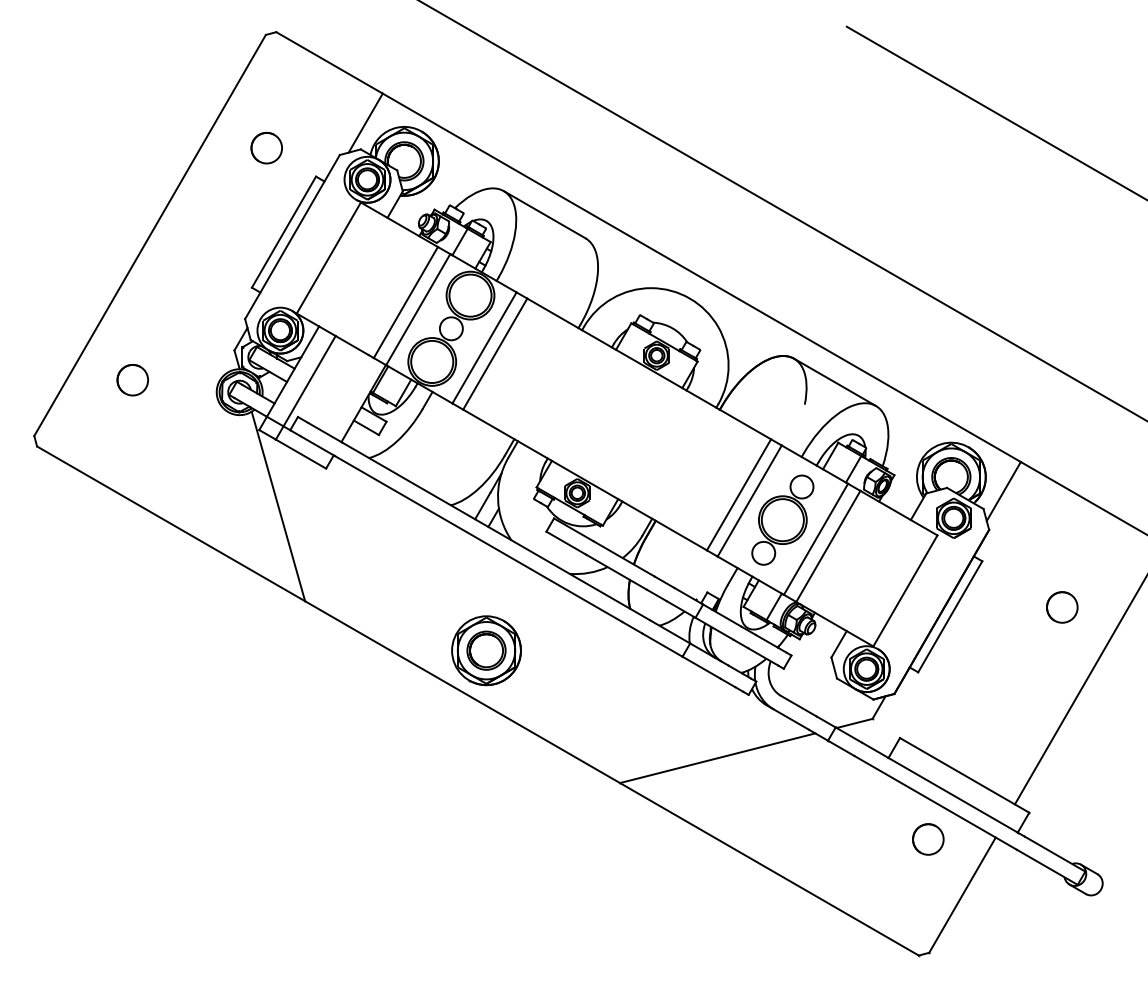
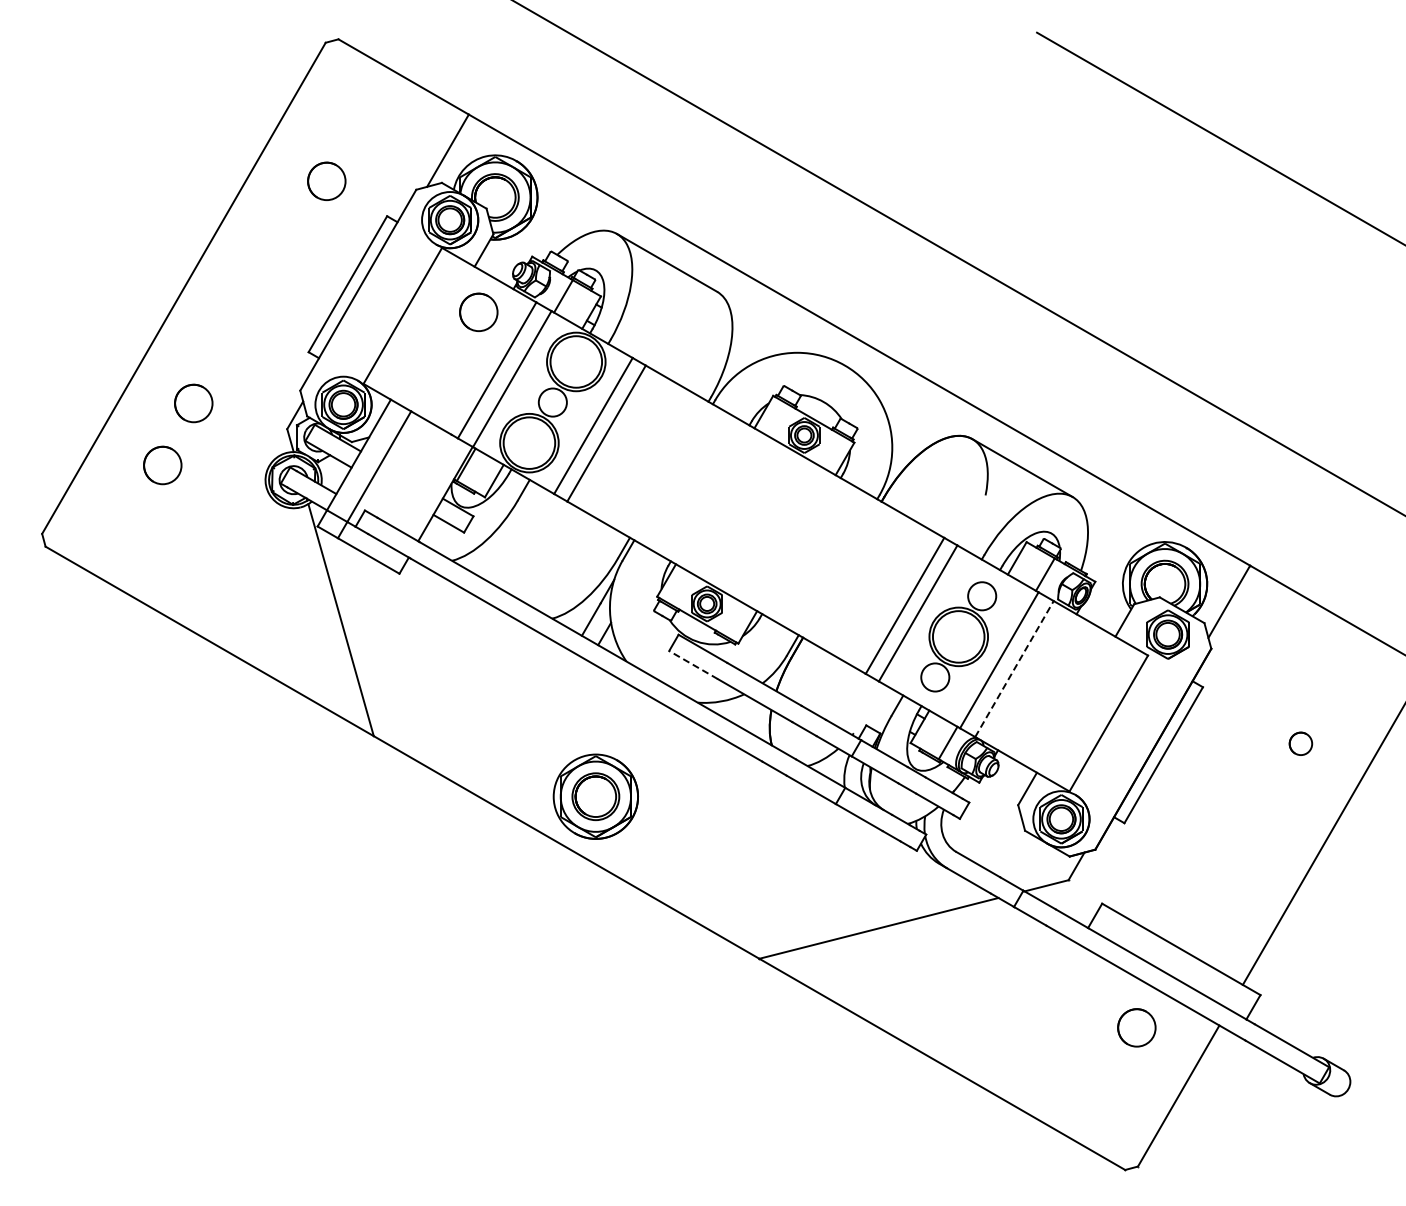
circle: (390, 254) -> (478, 311), added
part: (157, 329) -> (193, 403), added
line: (566, 542) -> (693, 664), solid -> dashed
line: (828, 546) -> (1014, 669), solid -> dashed
circle: (1061, 607) -> (1300, 743), size x0.6

